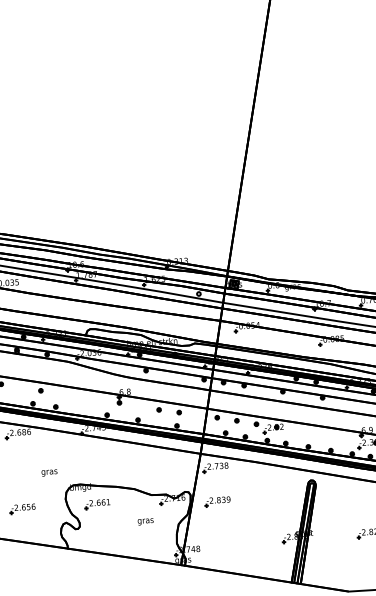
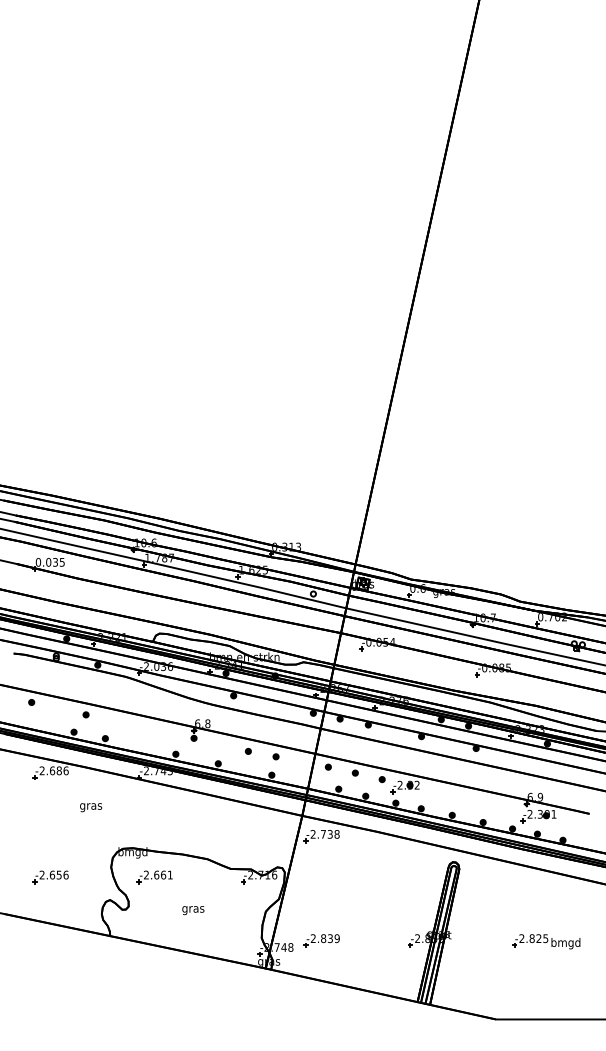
text: (49, 472) -> (91, 807), moved
part: (217, 501) -> (321, 940), moved
text: (145, 521) -> (193, 910), moved

